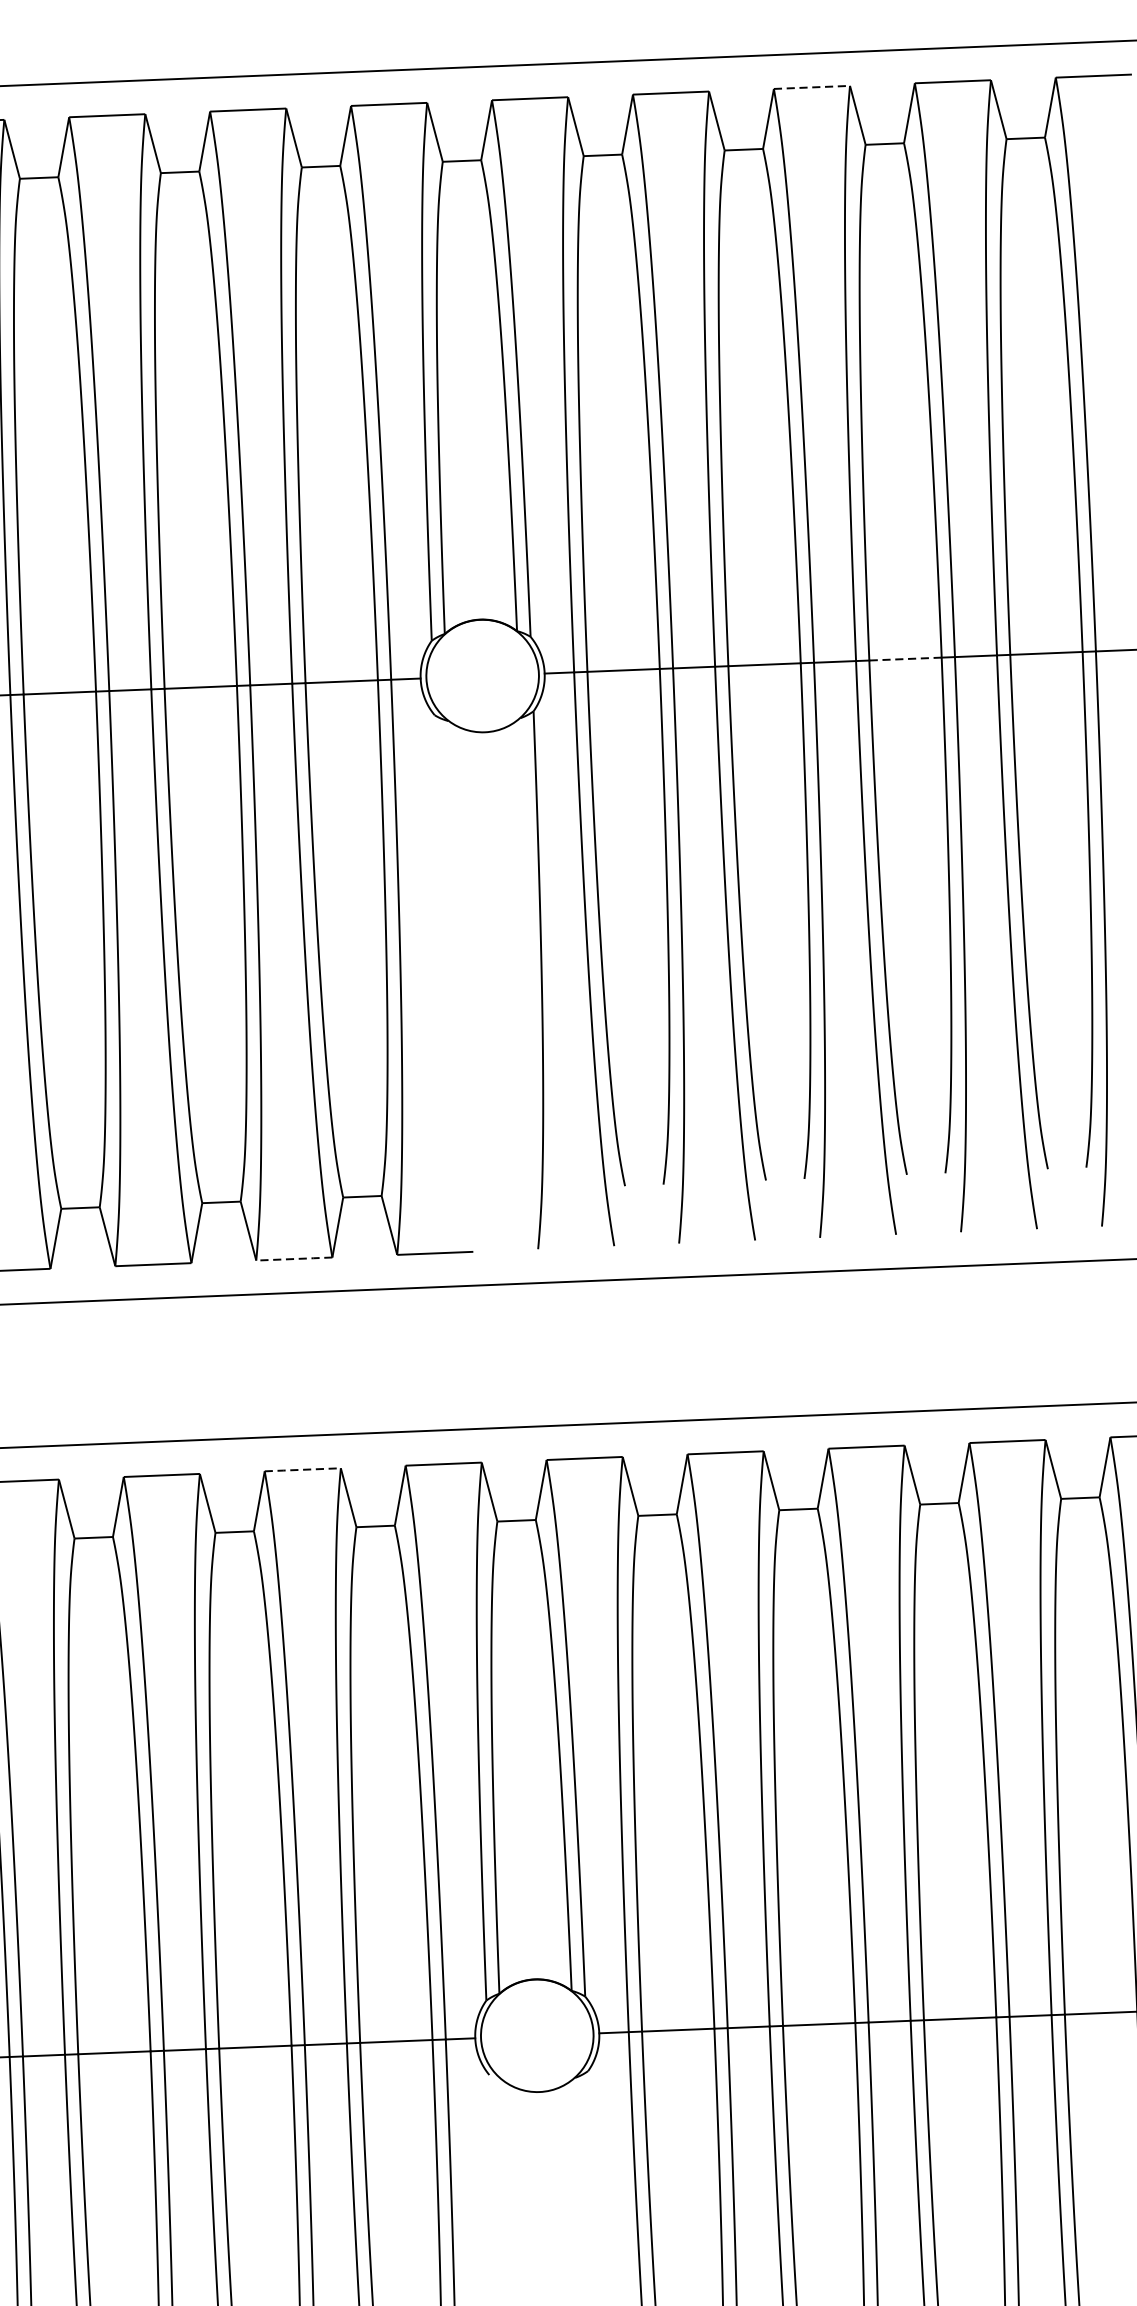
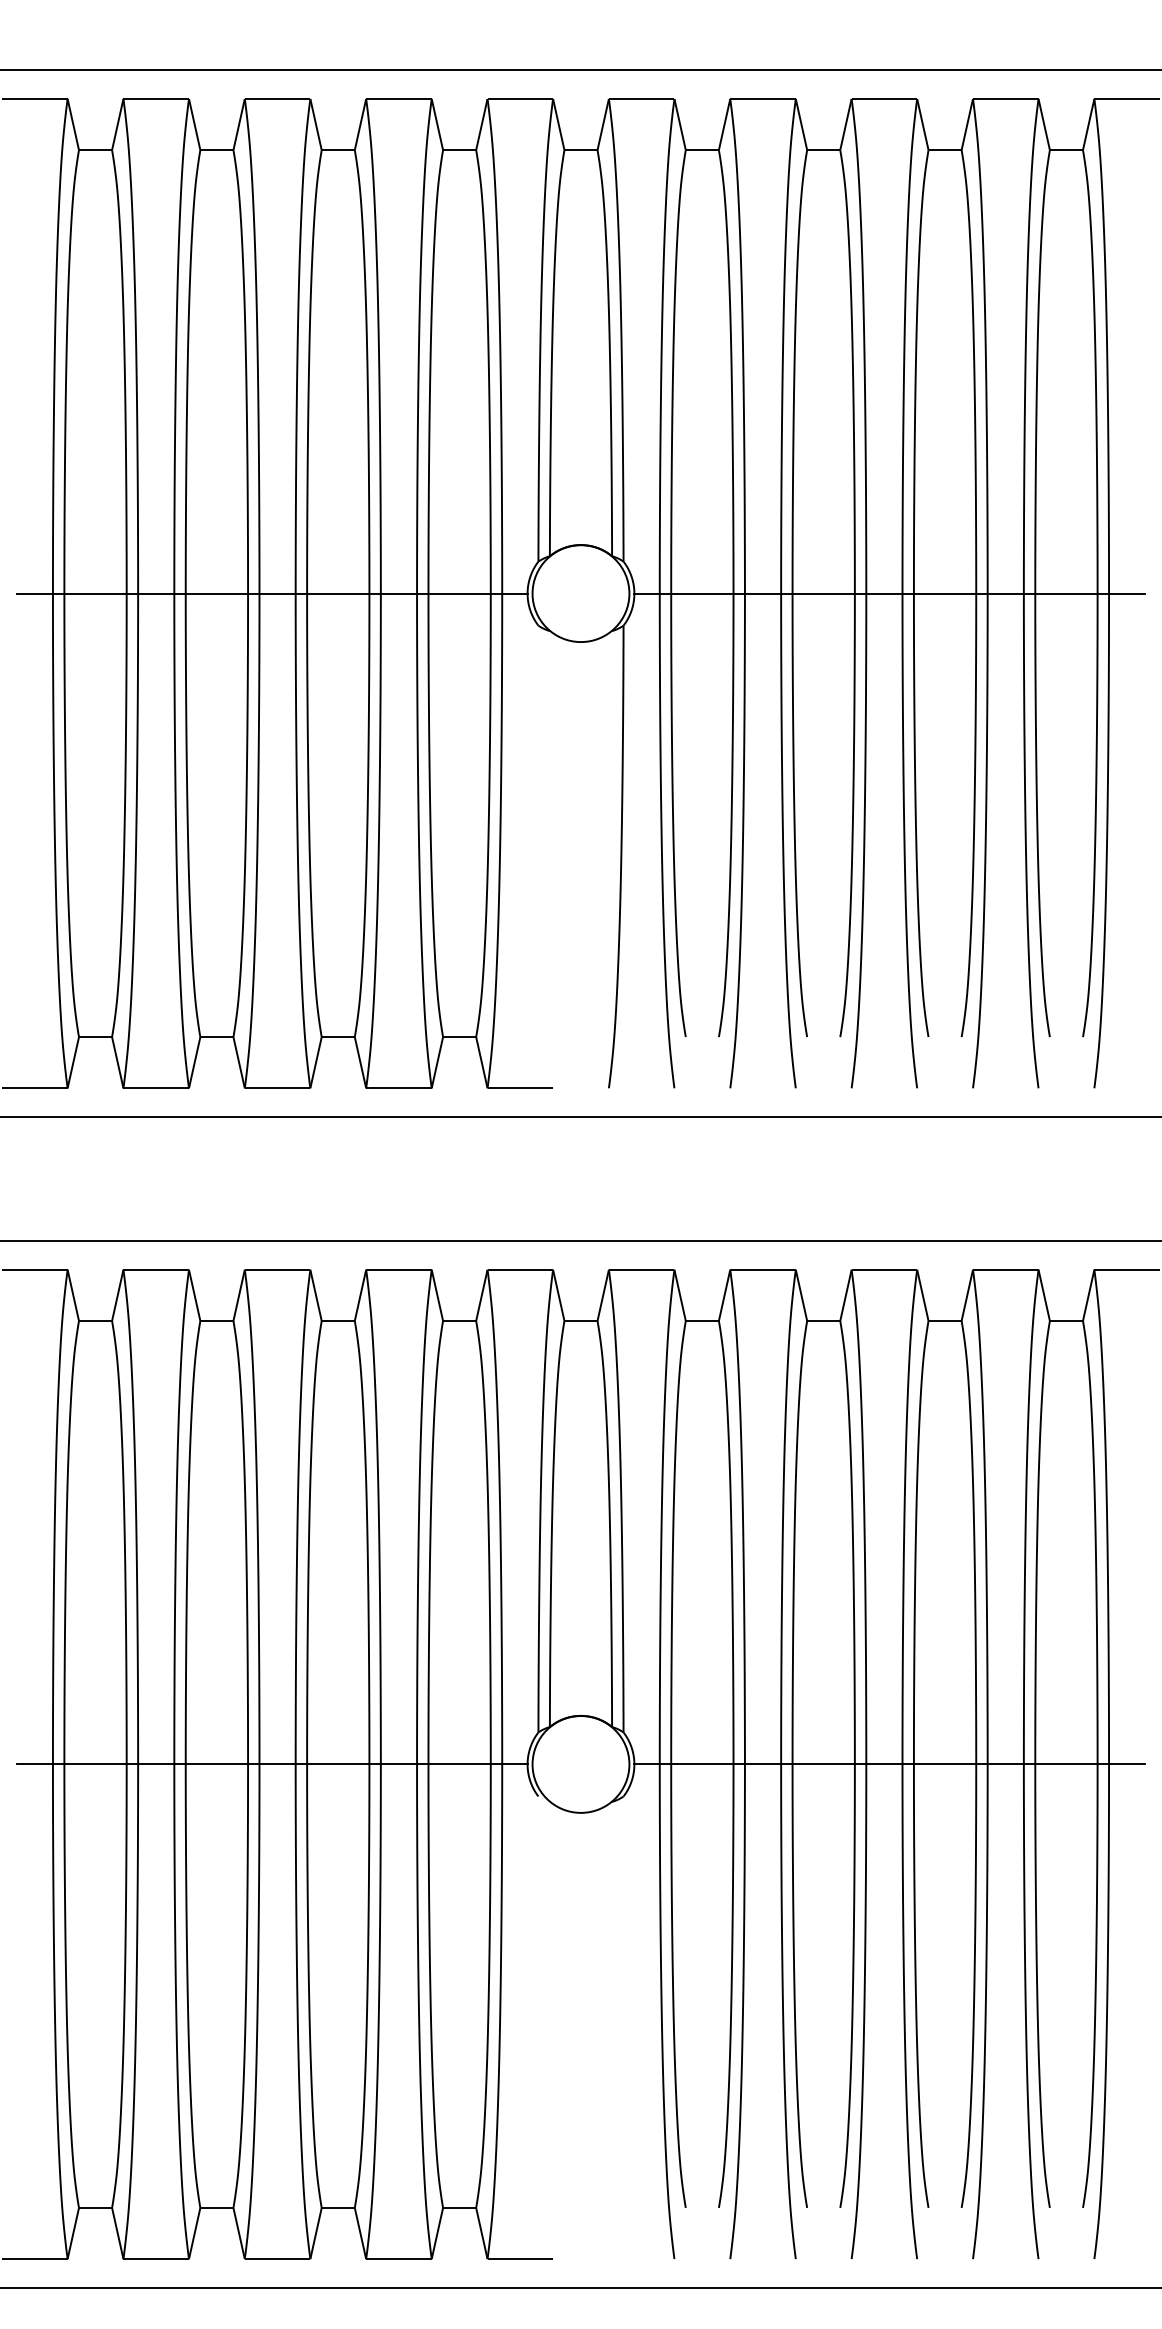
line: (812, 86) -> (884, 98), dashed -> solid
line: (904, 658) -> (944, 593), dashed -> solid
line: (293, 1259) -> (398, 1088), dashed -> solid
line: (303, 1469) -> (399, 1269), dashed -> solid

